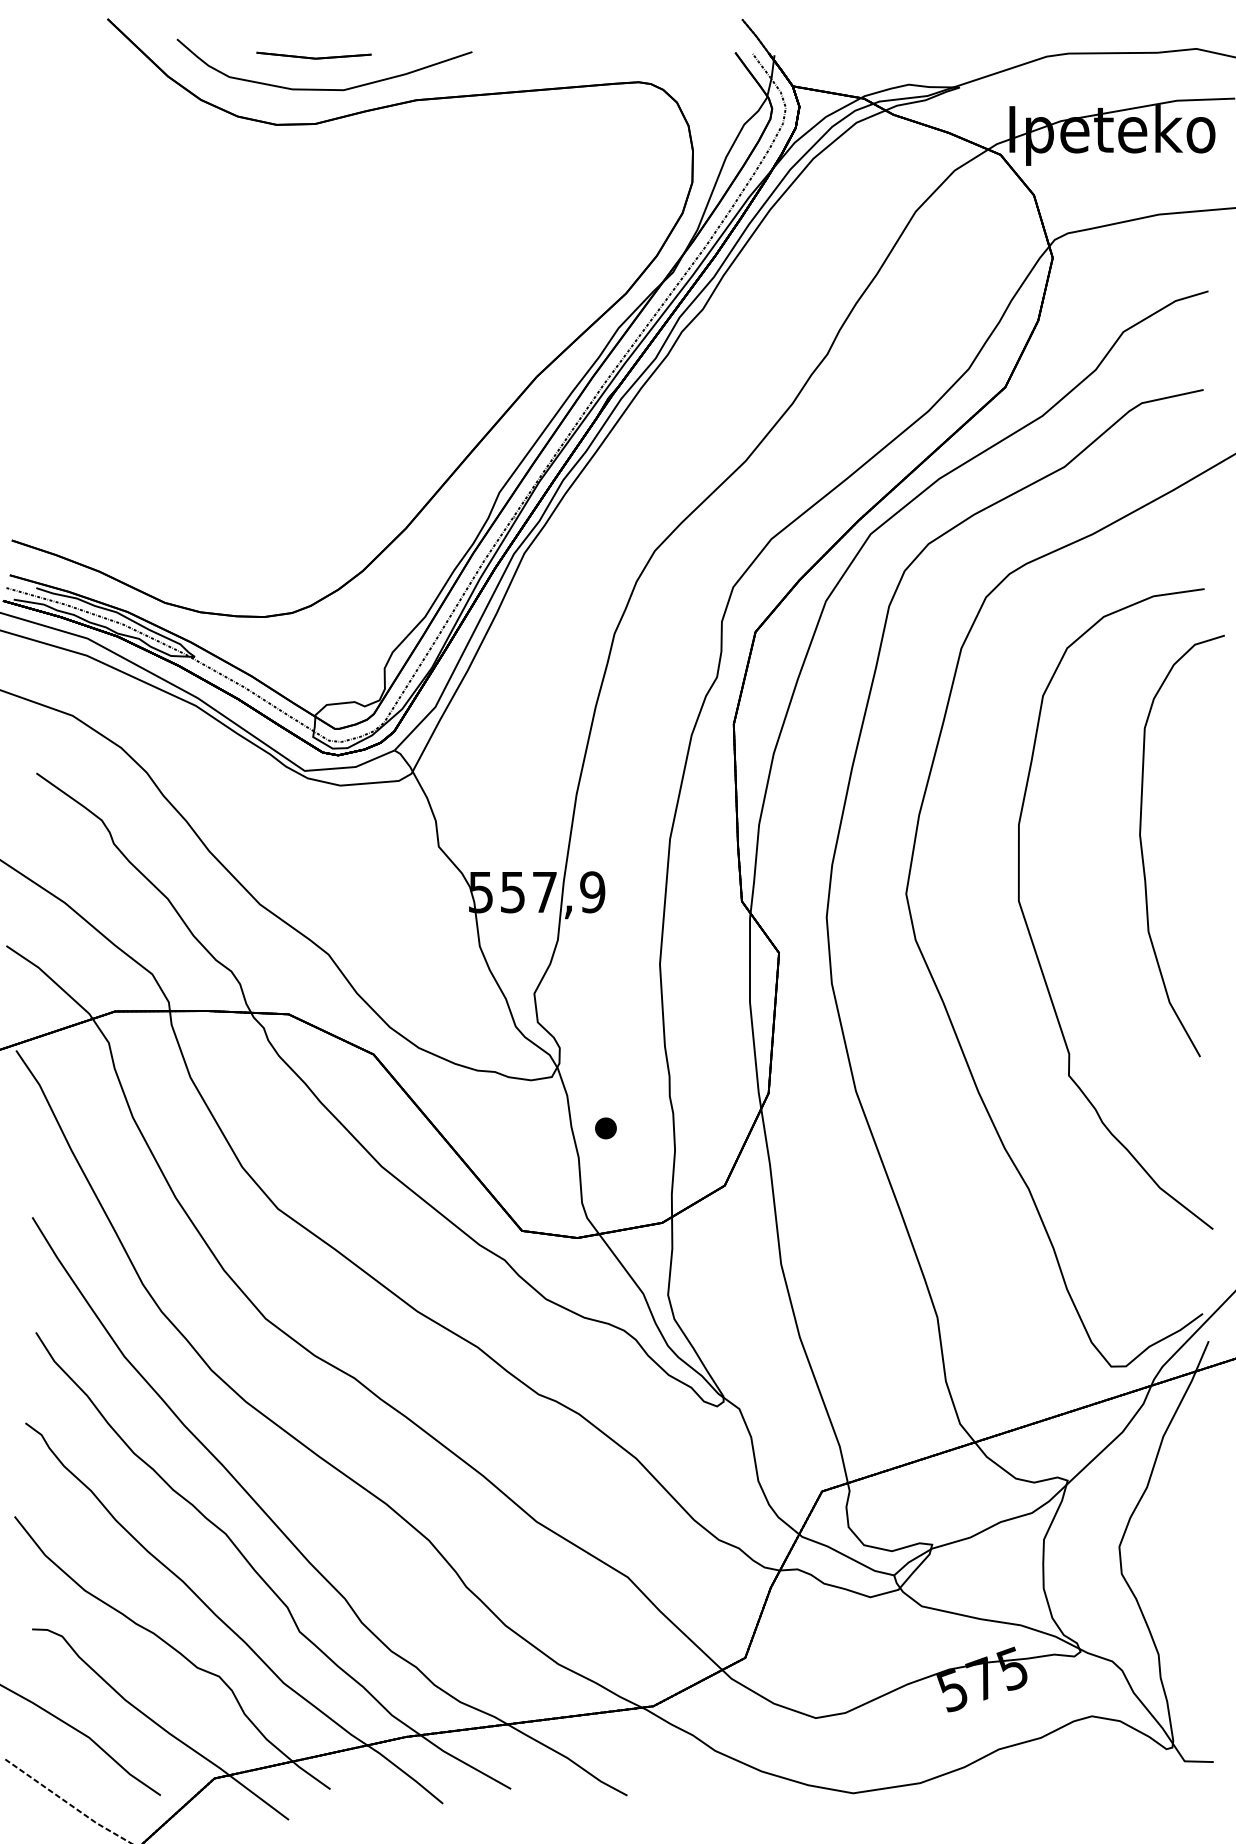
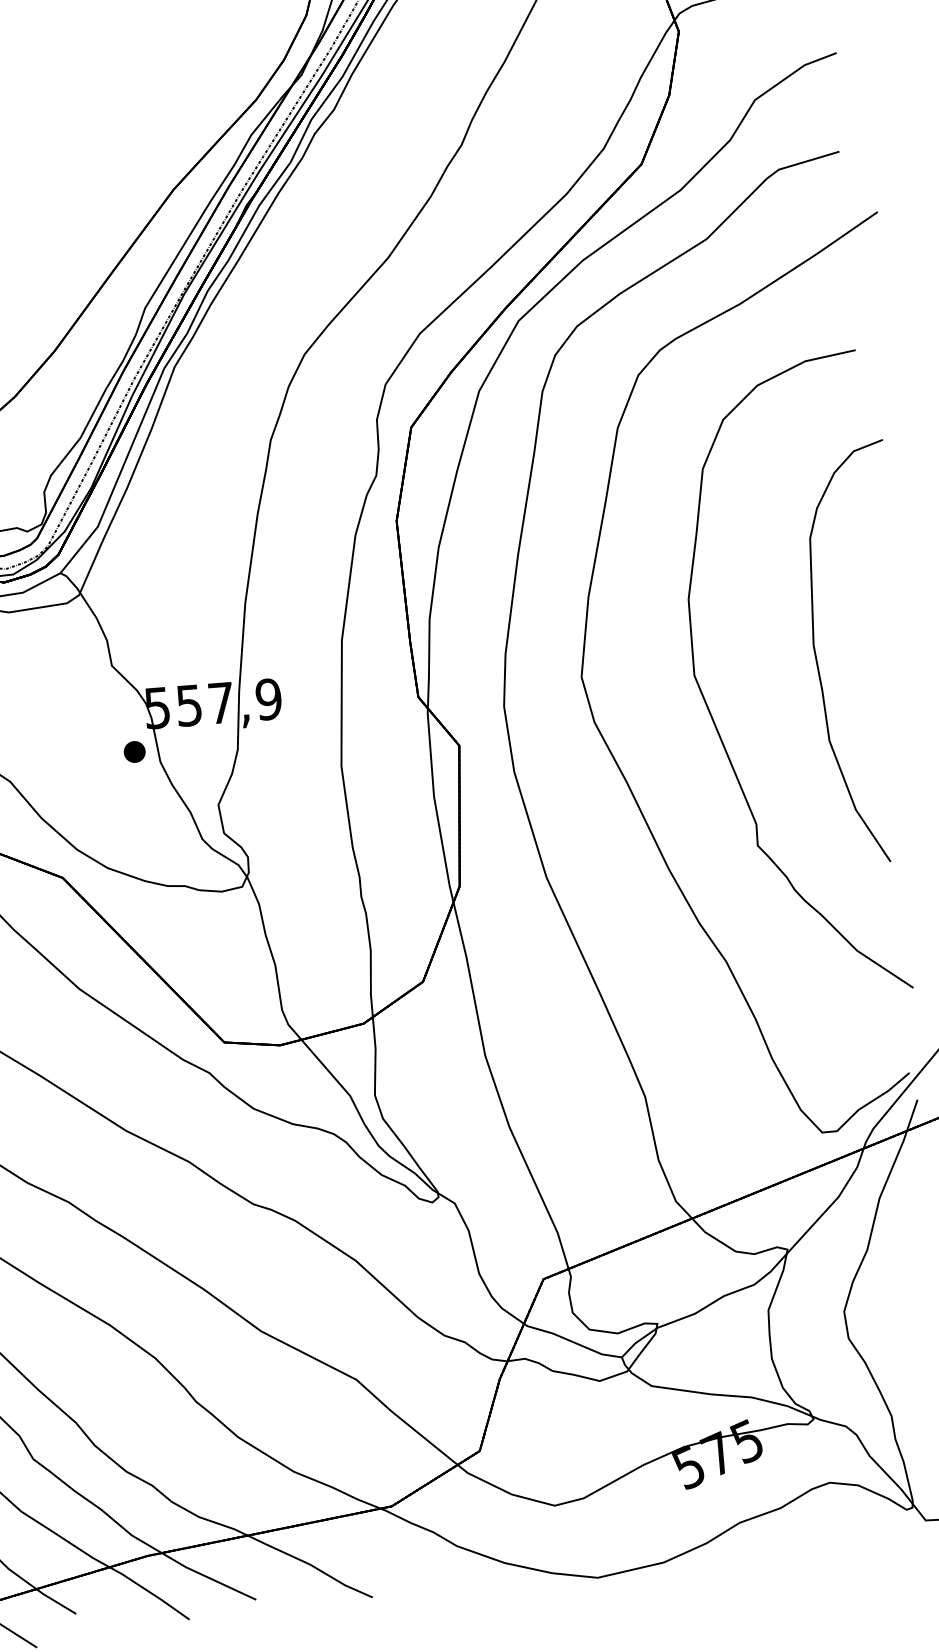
curve: (1142, 845) -> (816, 655), moved
part: (605, 1128) -> (134, 752), moved

